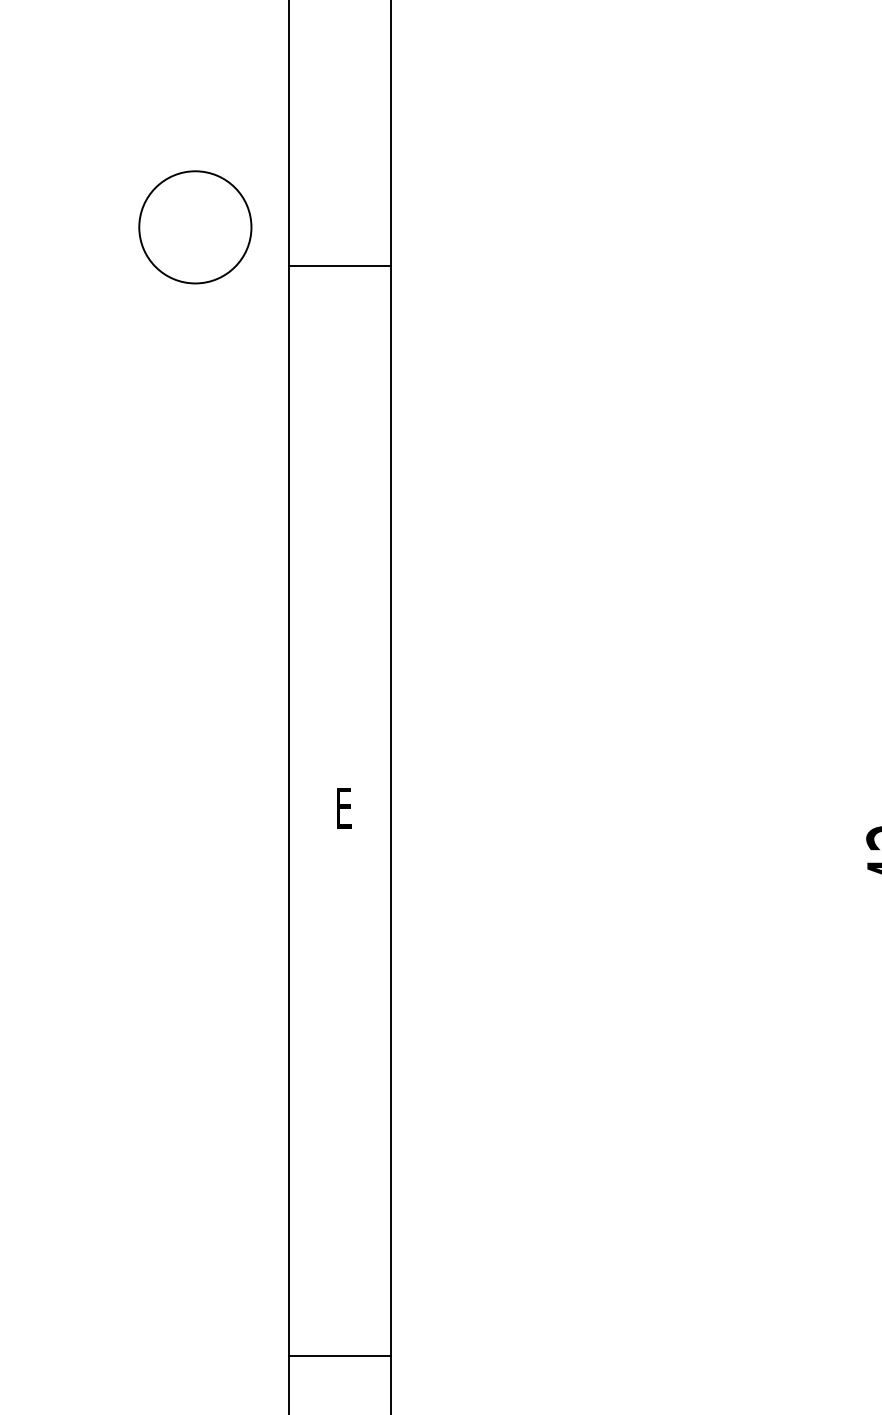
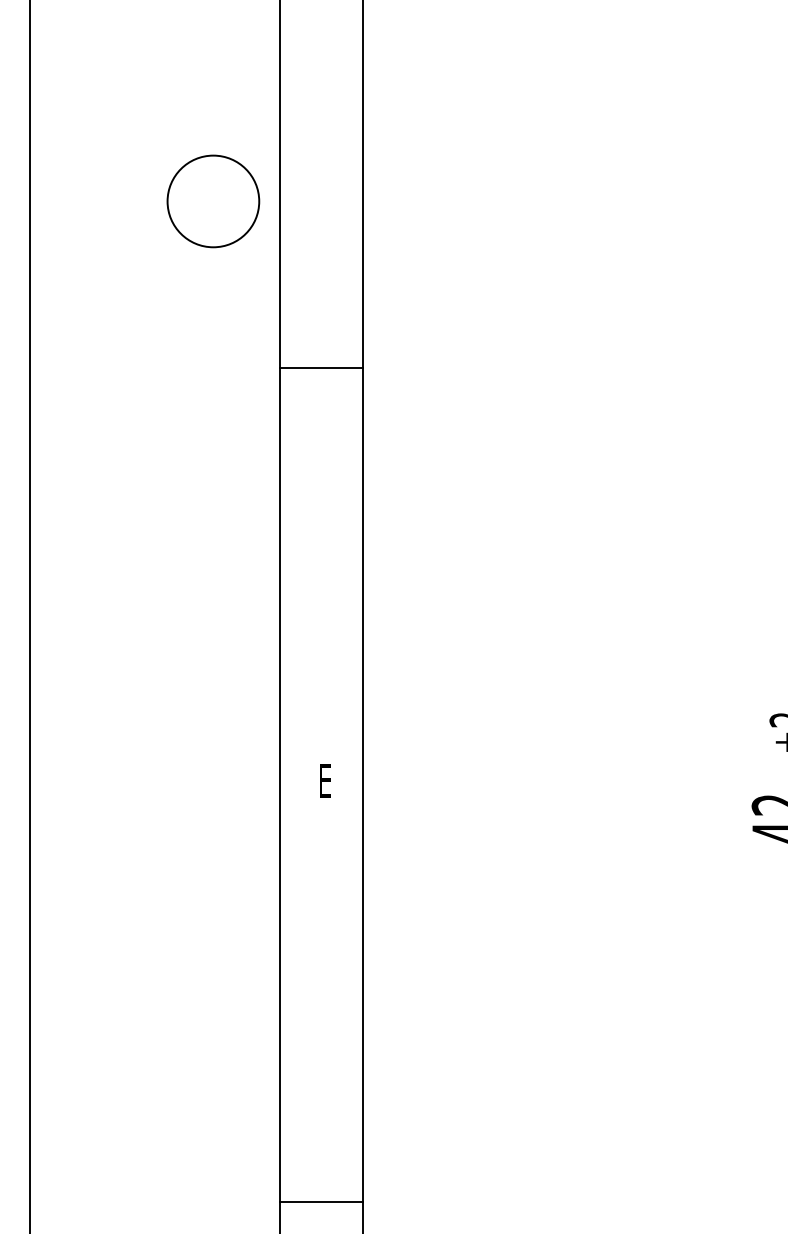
circle: (195, 227) -> (213, 201), moved
line: (339, 266) -> (321, 368), moved
line: (339, 1355) -> (321, 1201), moved

